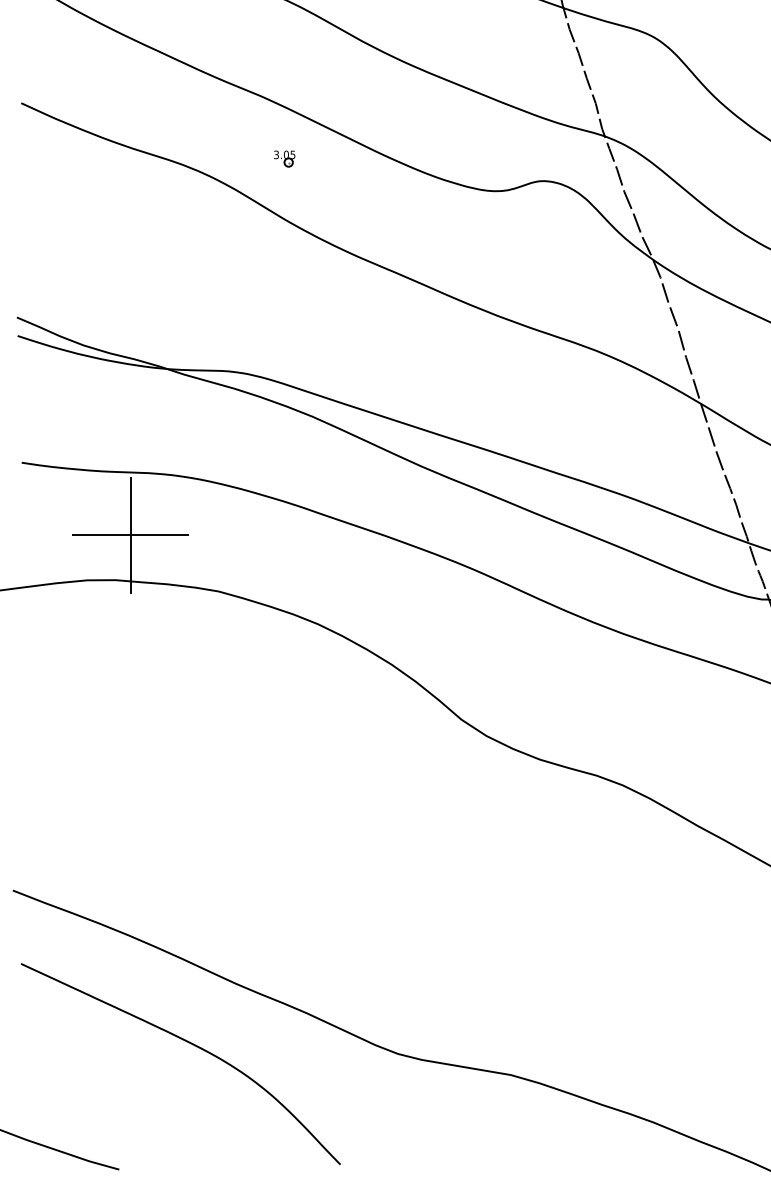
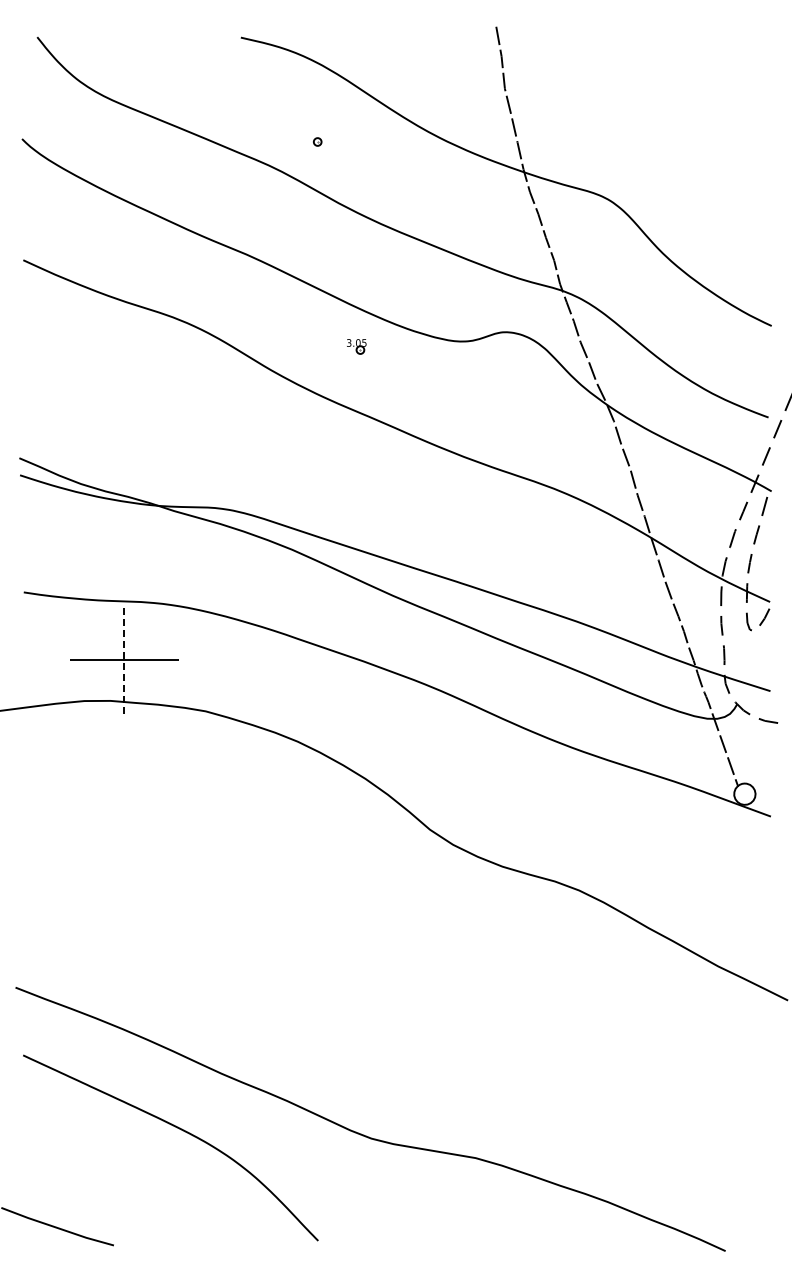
part: (284, 158) -> (356, 346), moved
line: (130, 535) -> (124, 659), solid -> dashed

